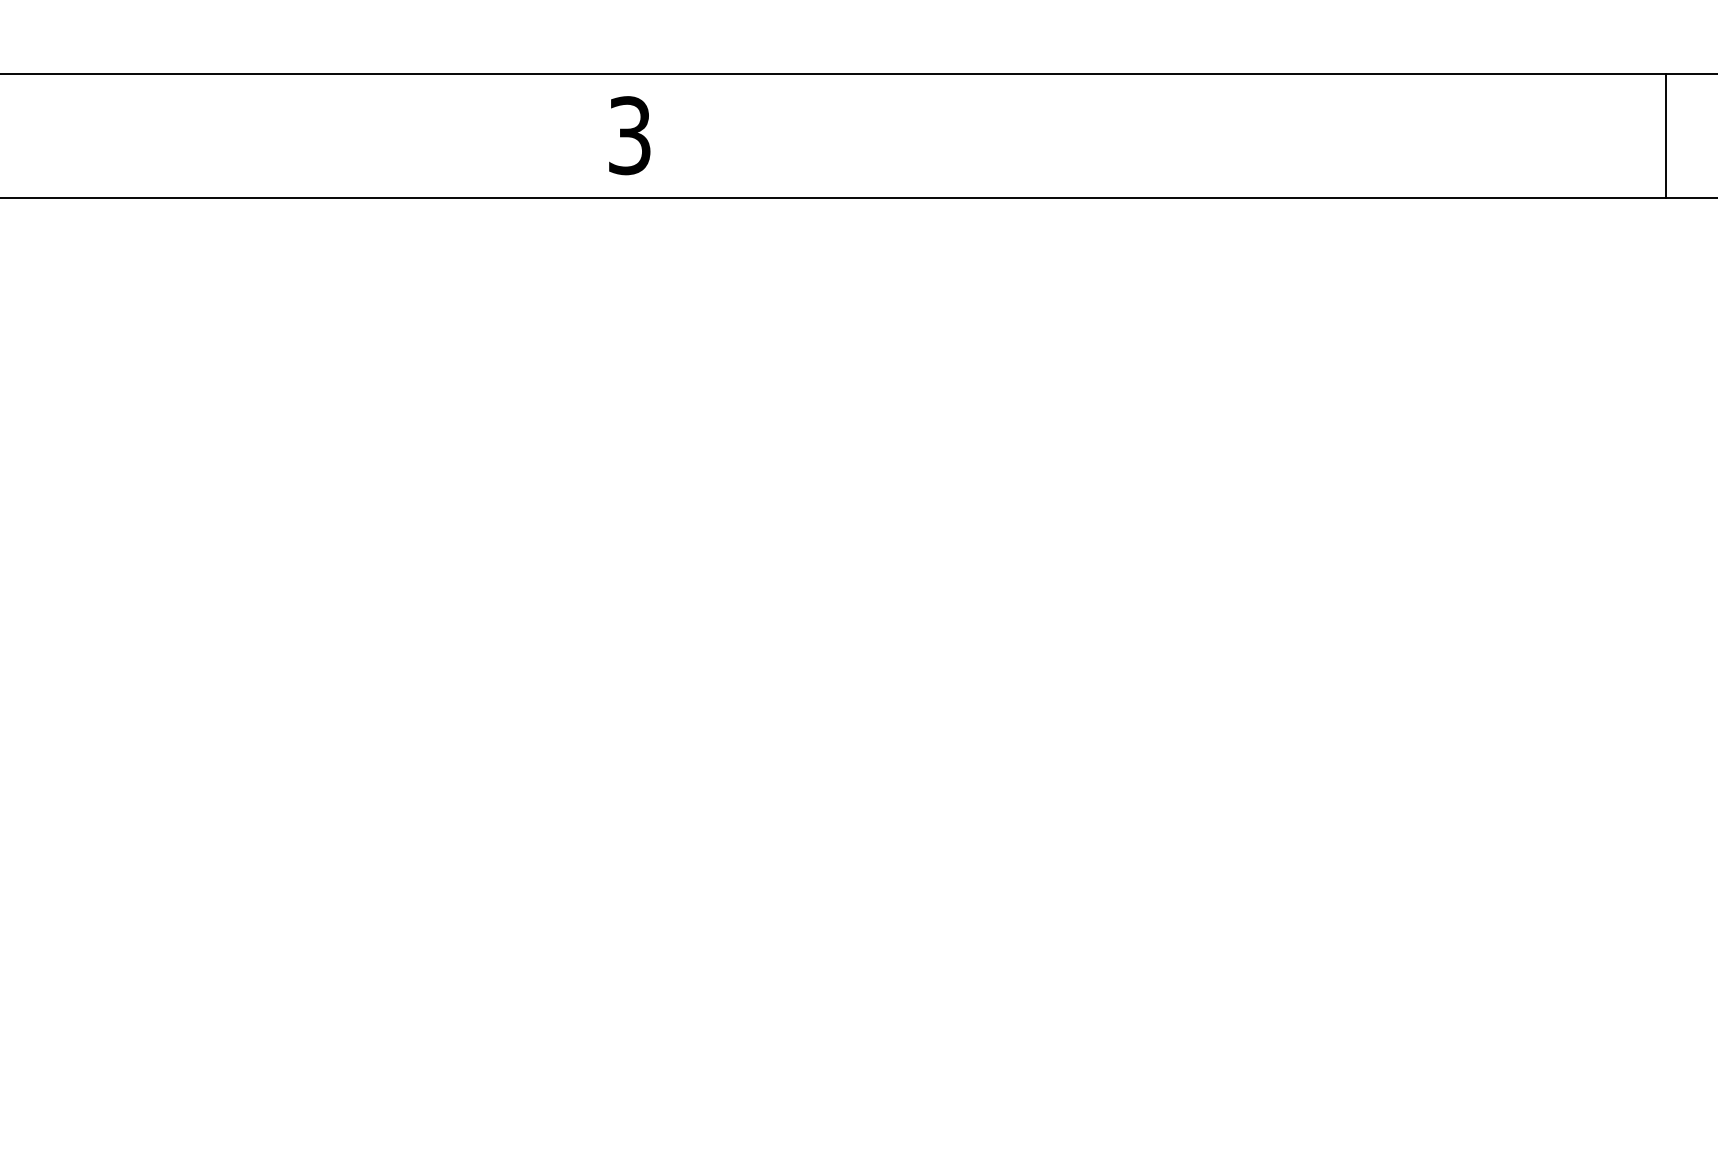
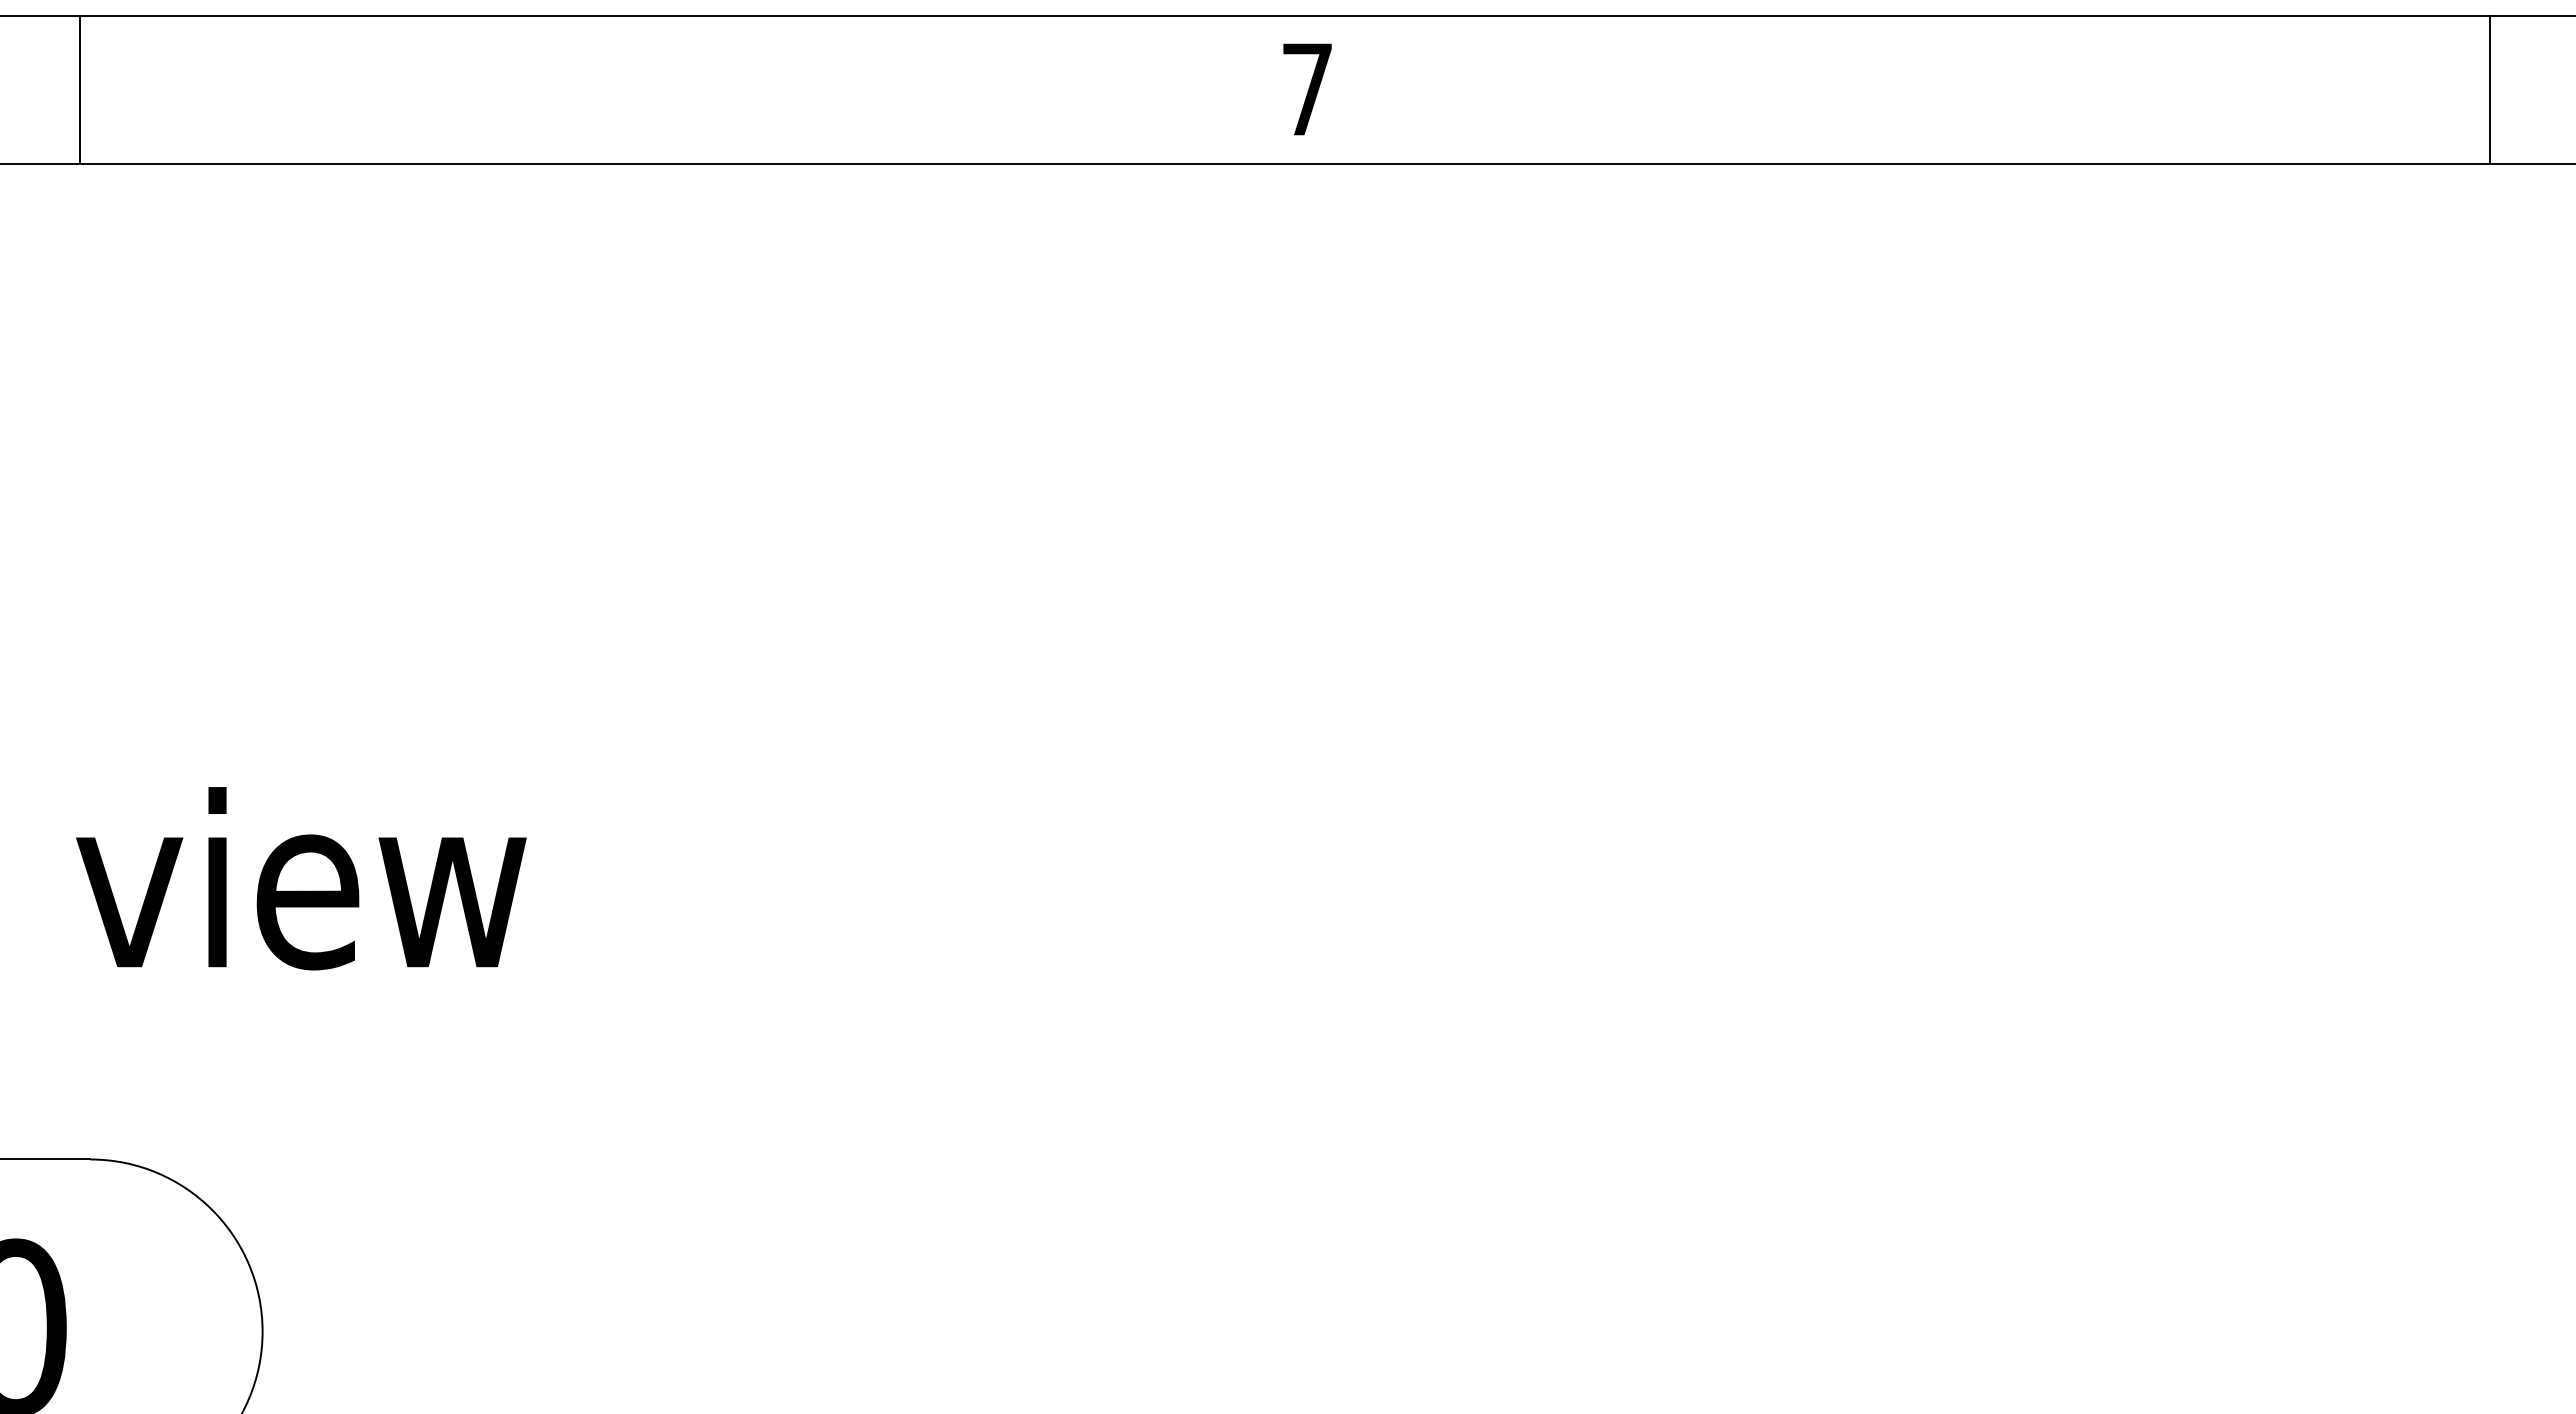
text: (629, 135) -> (1307, 89), 3 -> 7
line: (1665, 135) -> (2489, 89), moved

